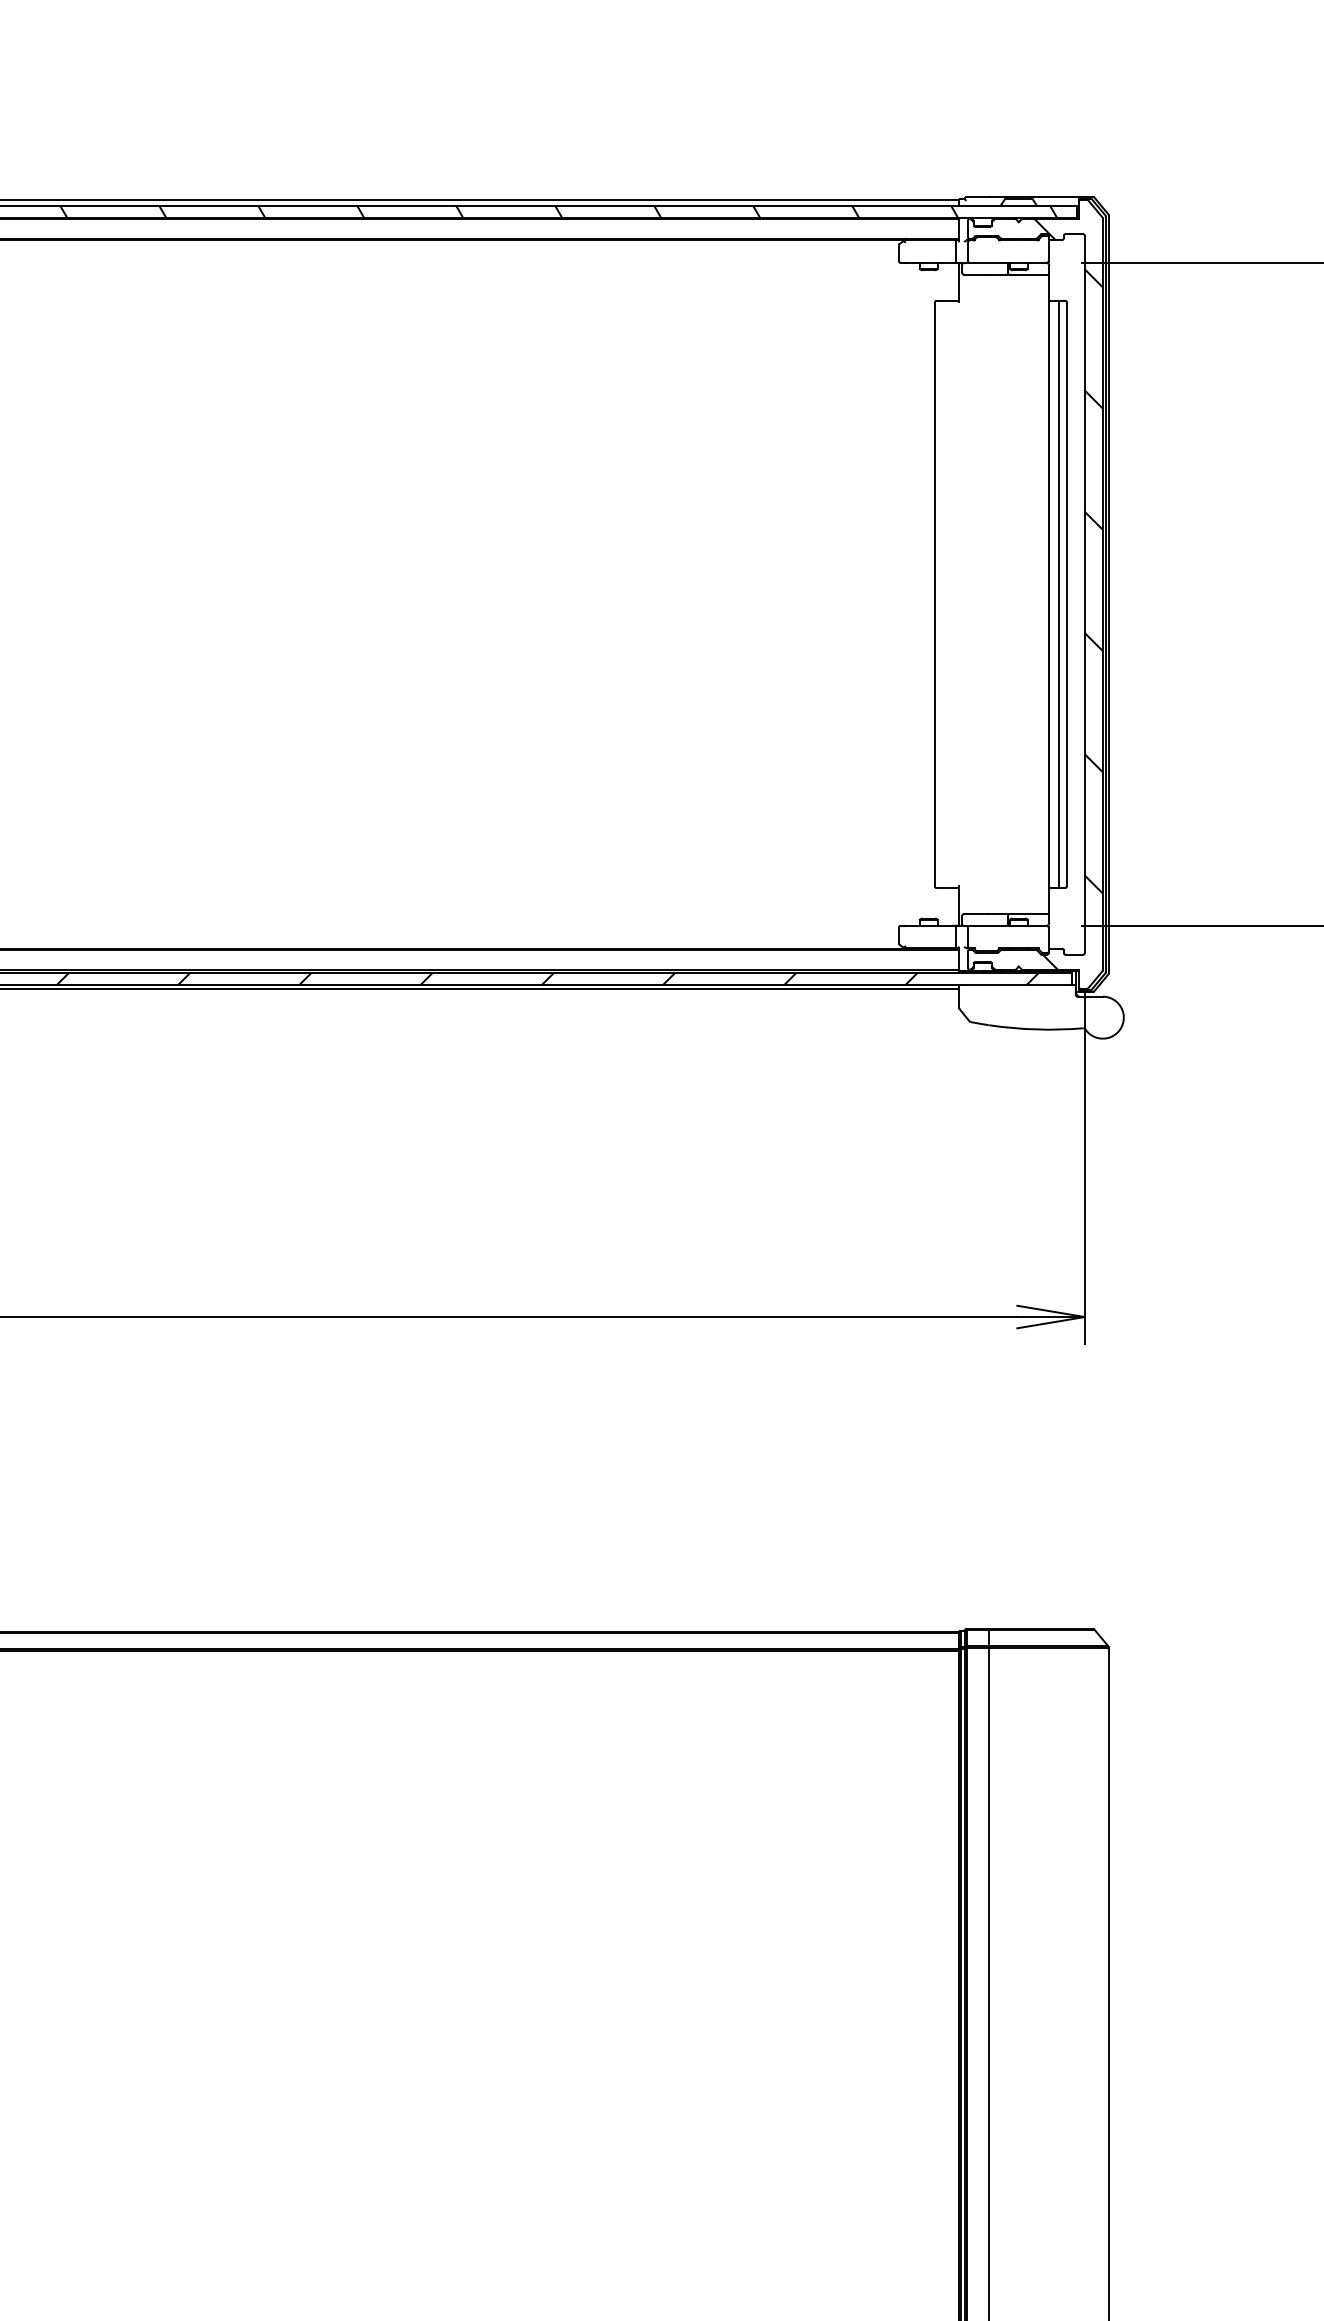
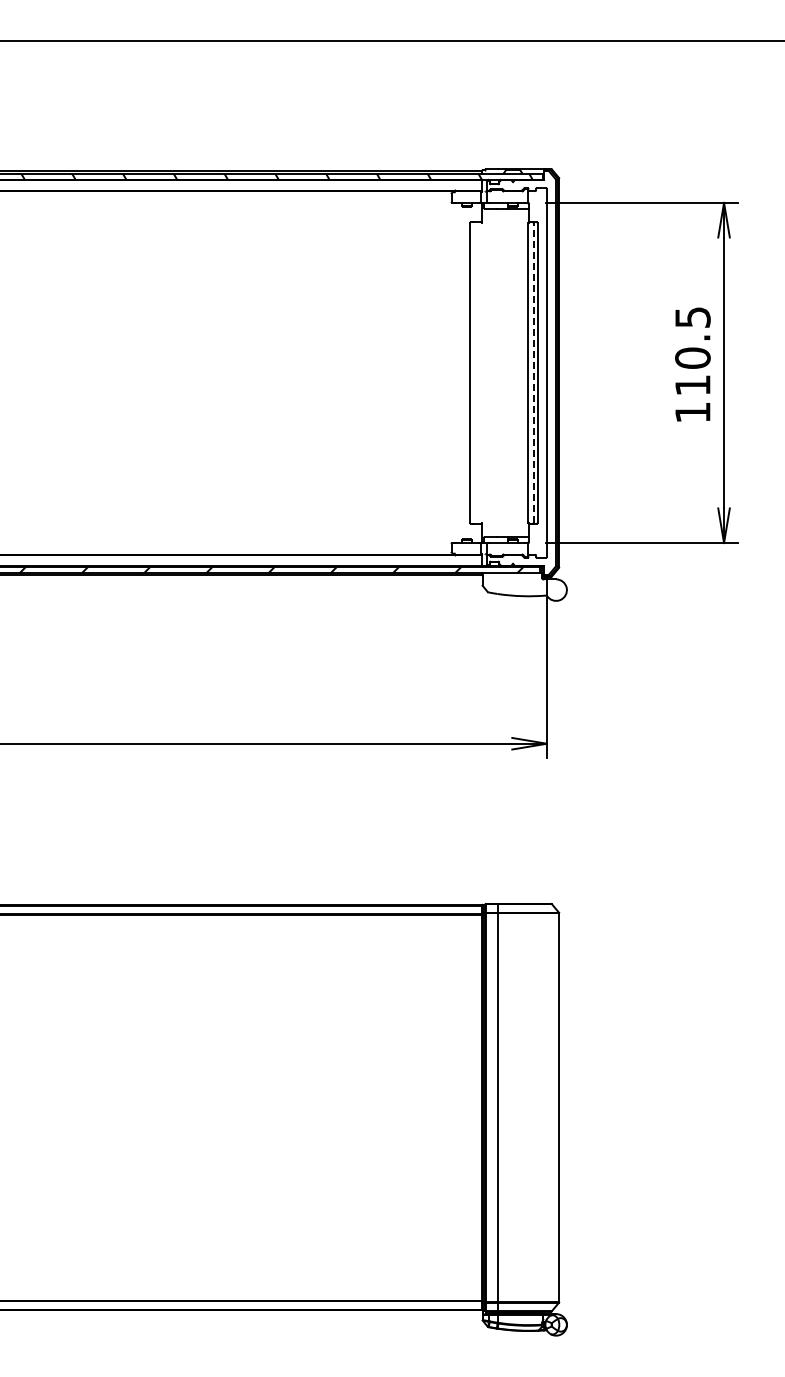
line: (1058, 593) -> (533, 372), solid -> dashed
hatch: (1068, 593) -> (538, 372), removed

